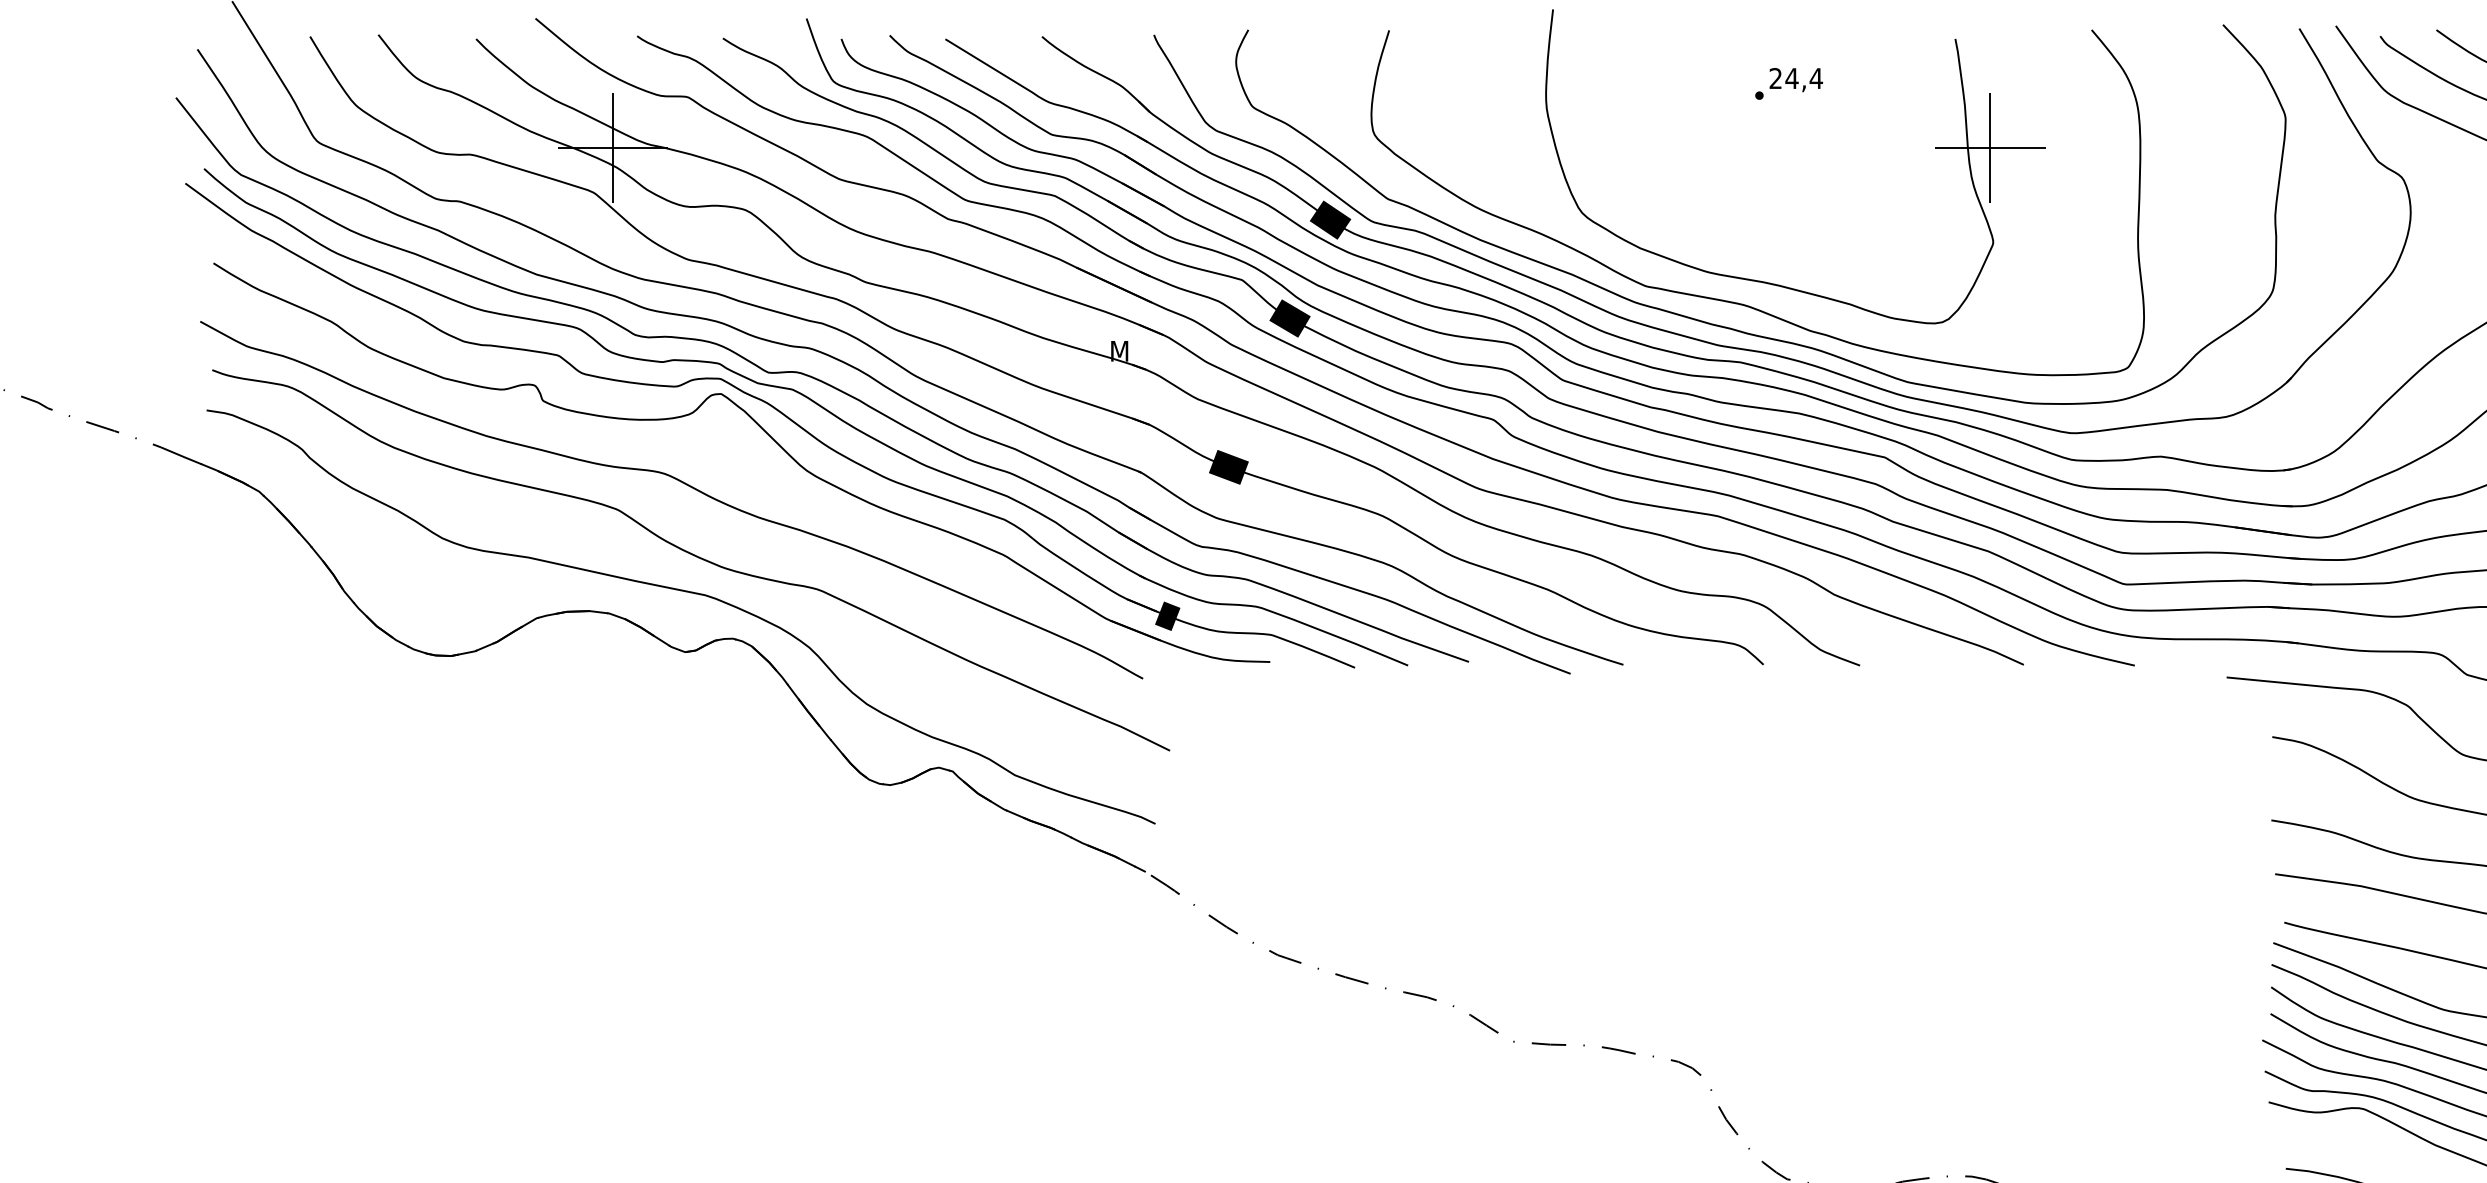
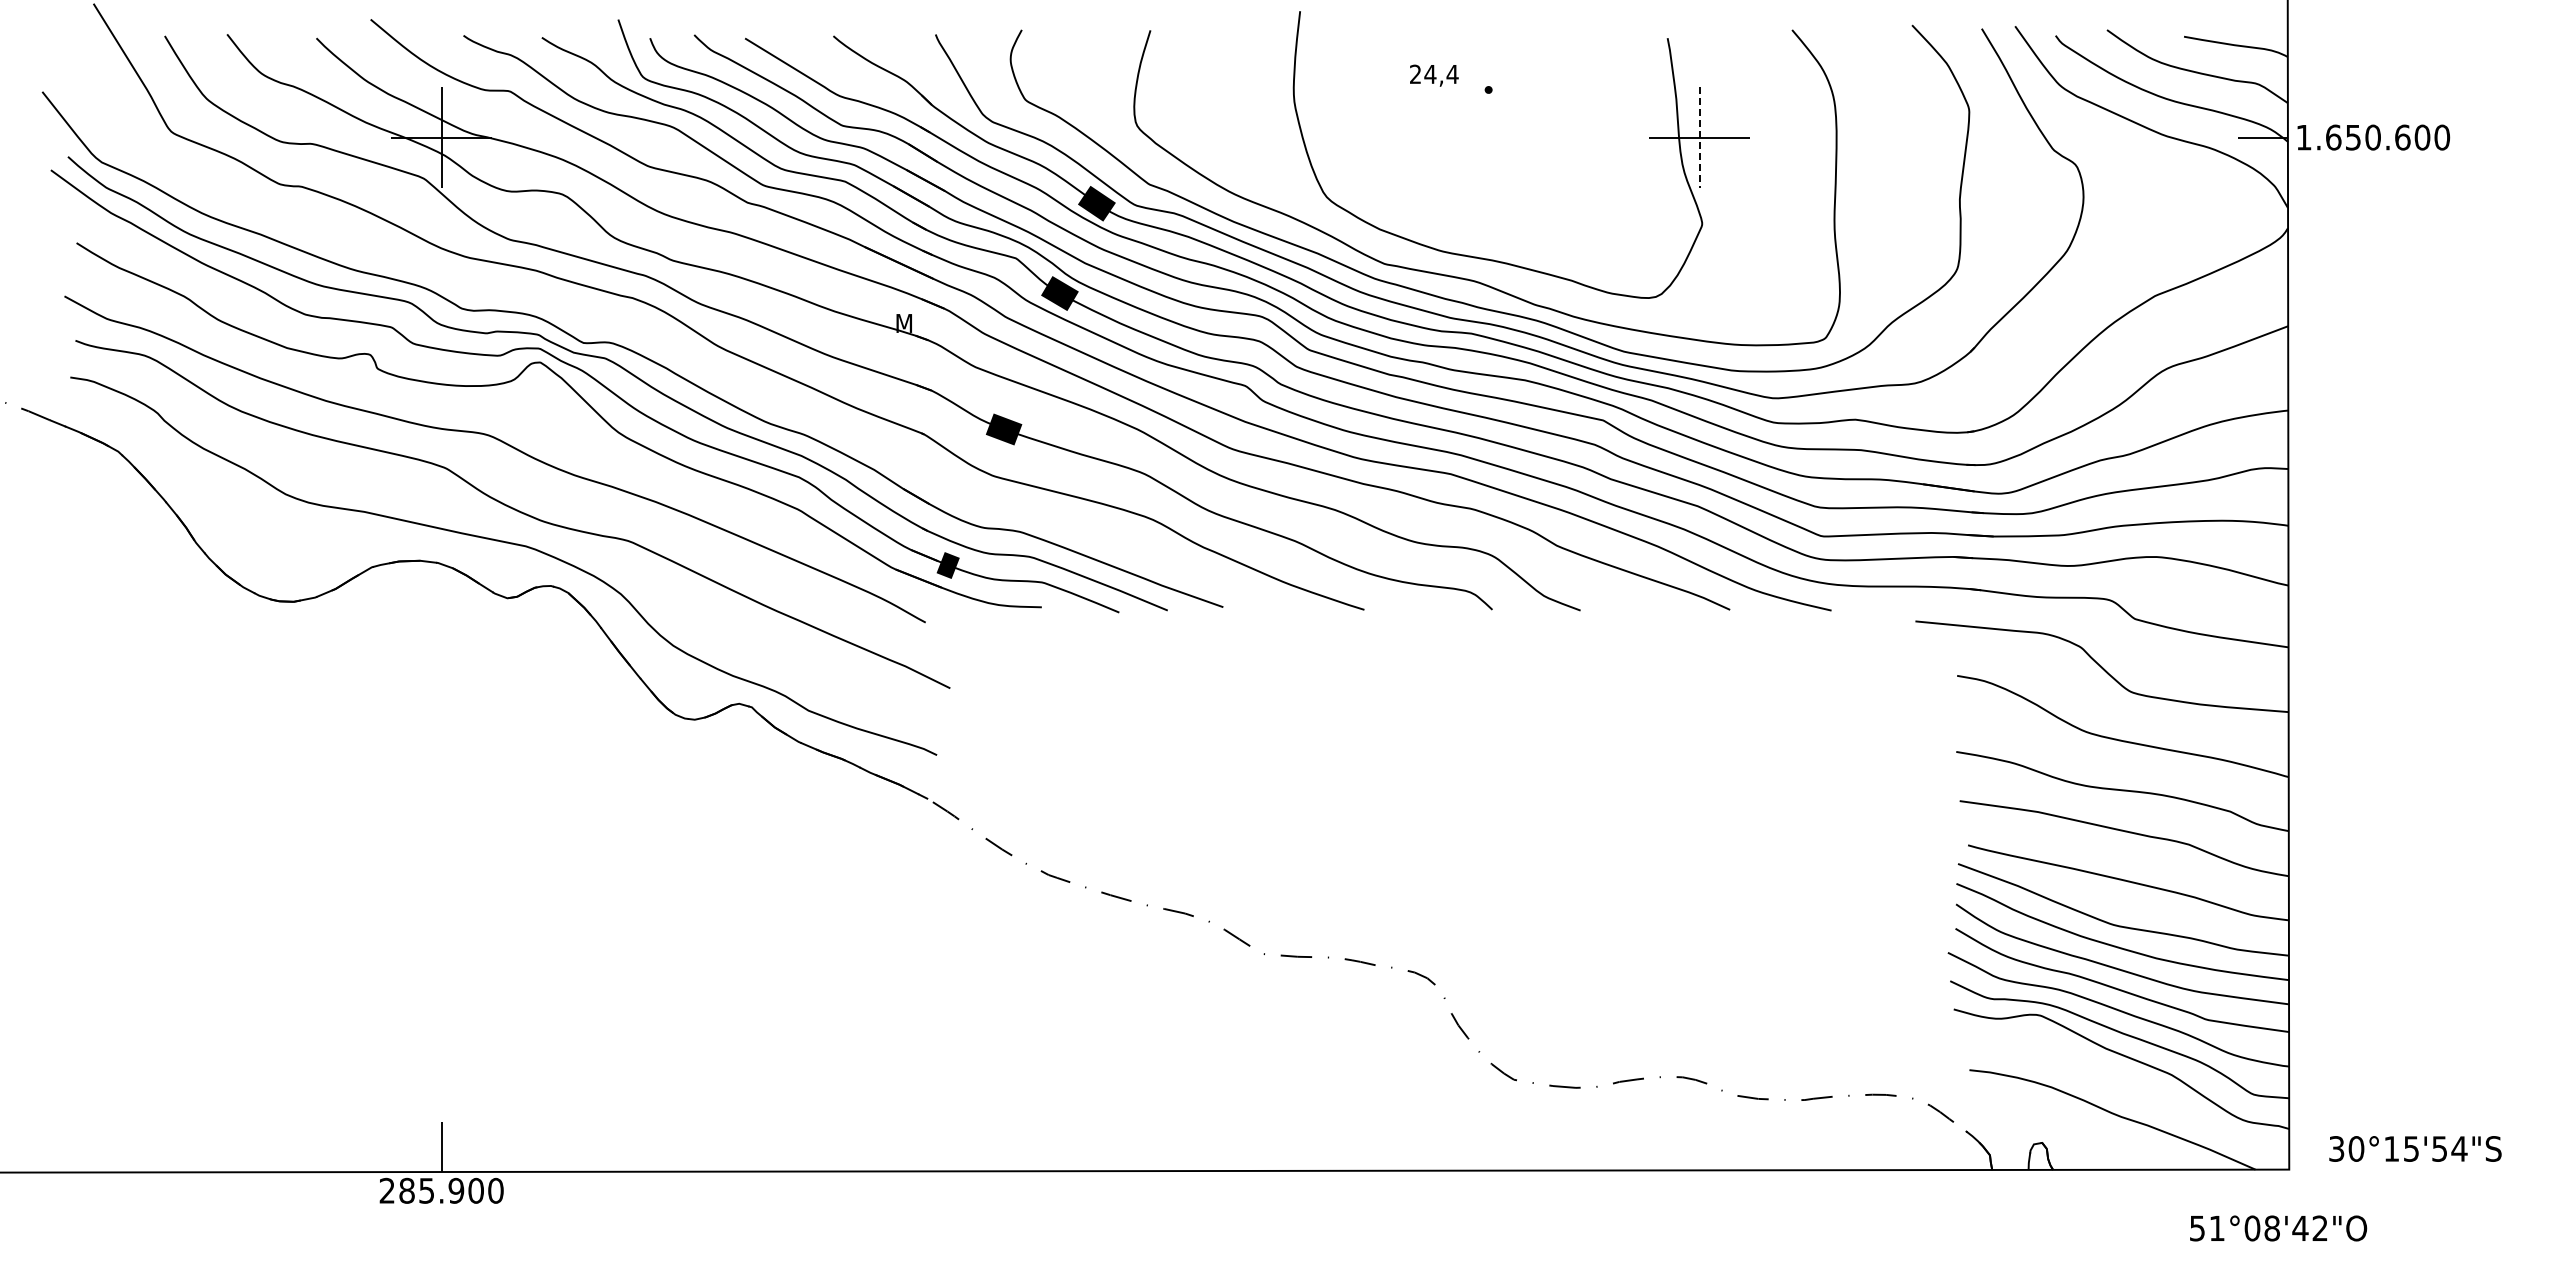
text: (1796, 79) -> (1434, 75), moved
line: (1990, 148) -> (1699, 138), solid -> dashed
part: (872, 376) -> (678, 346), removed

